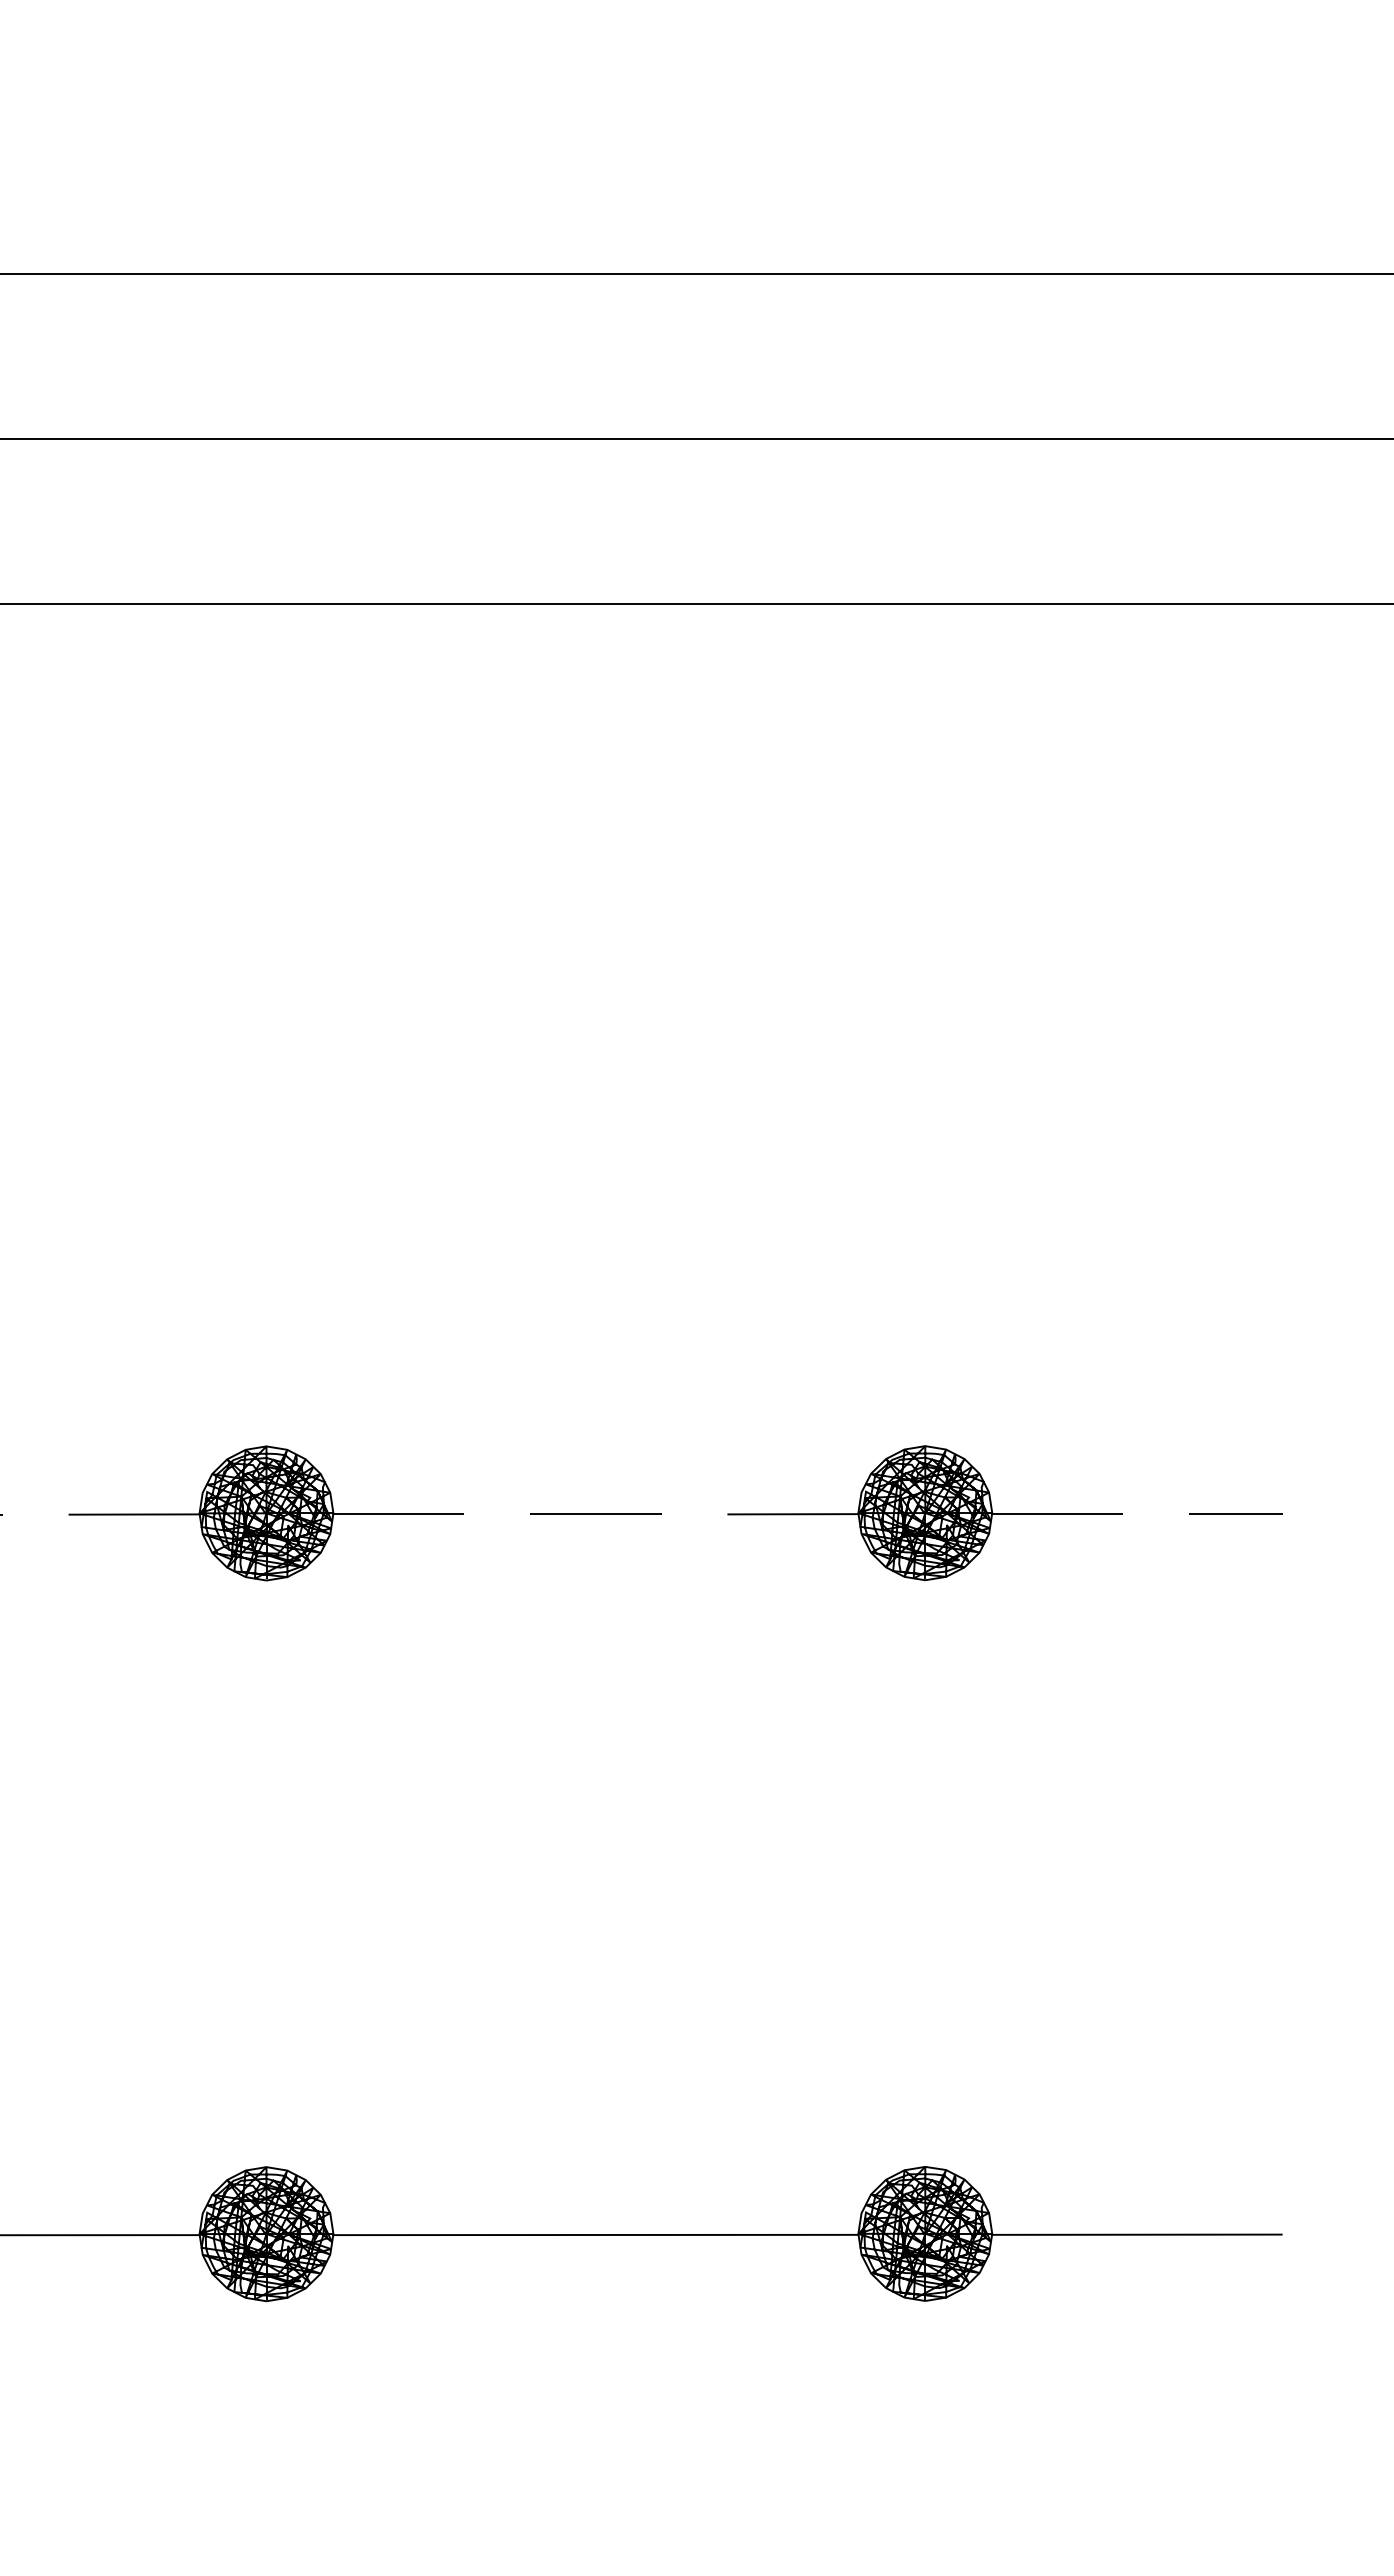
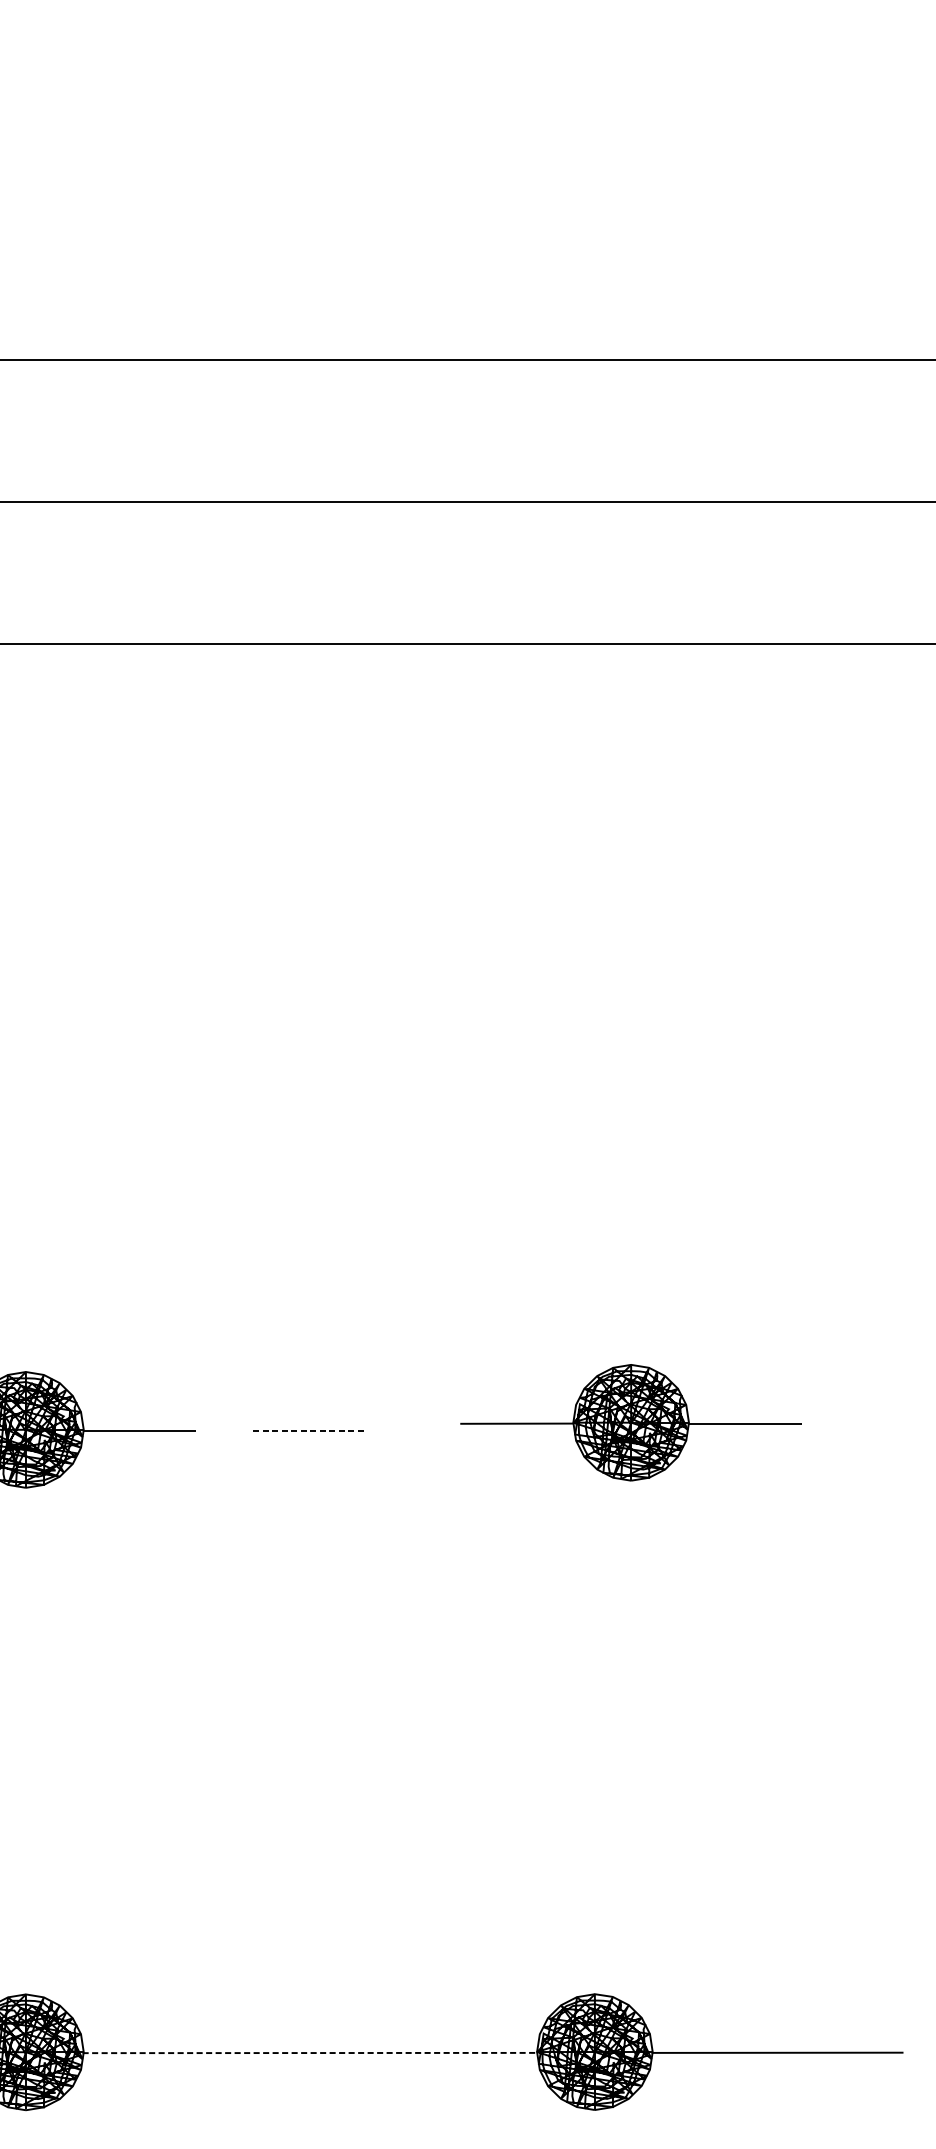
part: (924, 1513) -> (630, 1423), moved
line: (1235, 1513) -> (862, 1429), removed
line: (595, 1514) -> (310, 1430), solid -> dashed
line: (595, 2234) -> (310, 2052), solid -> dashed

